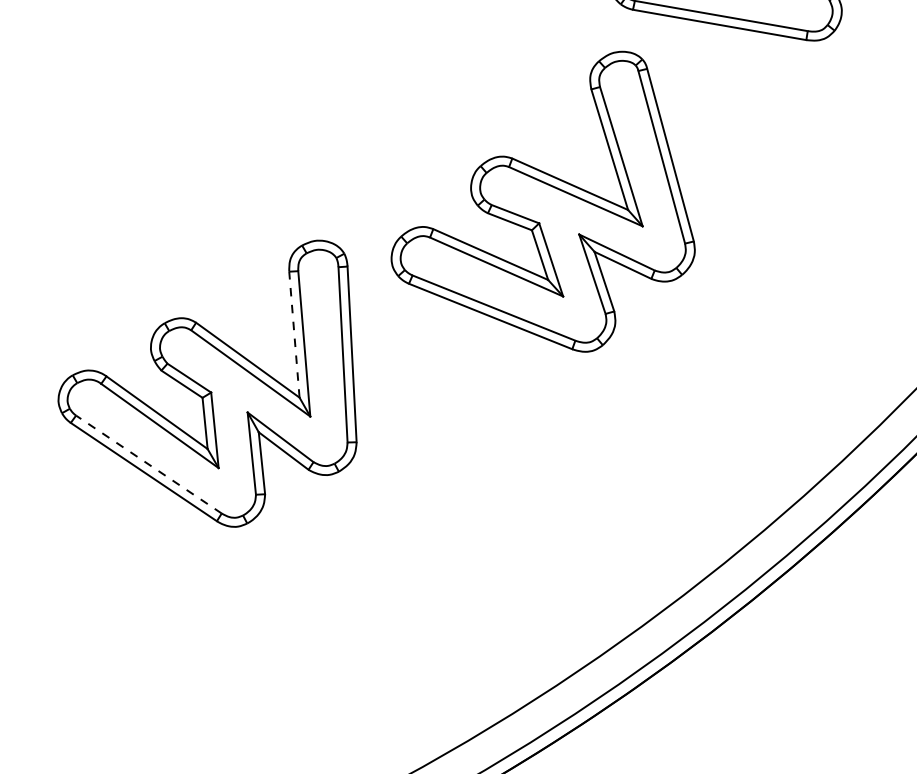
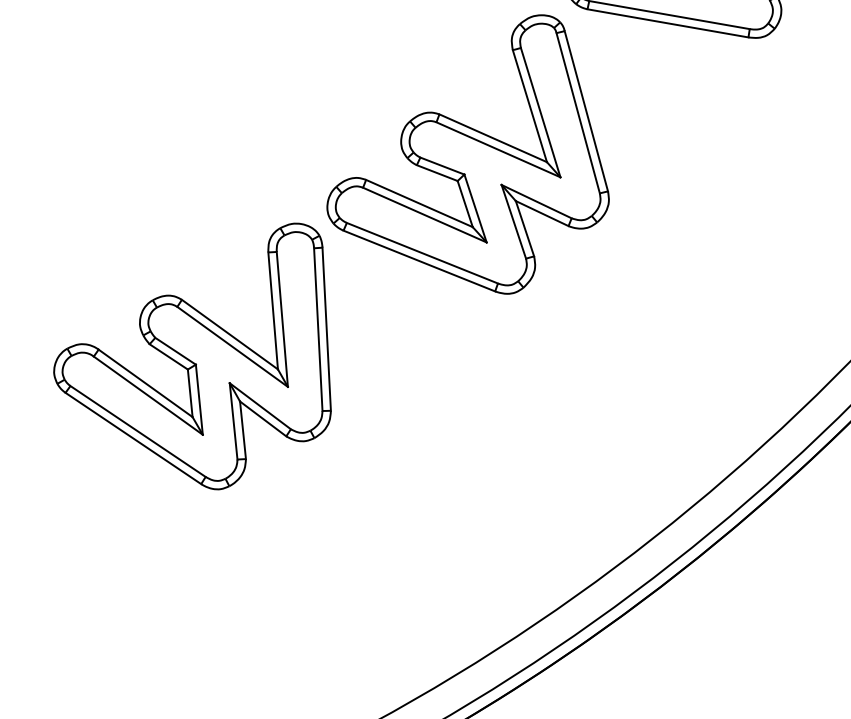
part: (542, 201) -> (467, 154), moved
line: (294, 334) -> (273, 310), dashed -> solid
line: (148, 464) -> (137, 431), dashed -> solid

